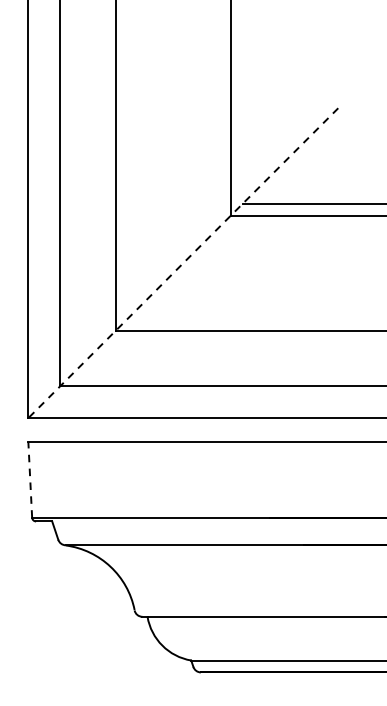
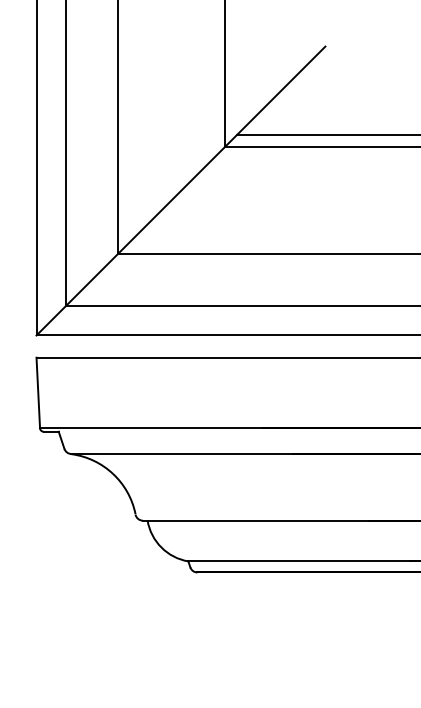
line: (182, 263) -> (180, 191), dashed -> solid
line: (30, 479) -> (38, 392), dashed -> solid

